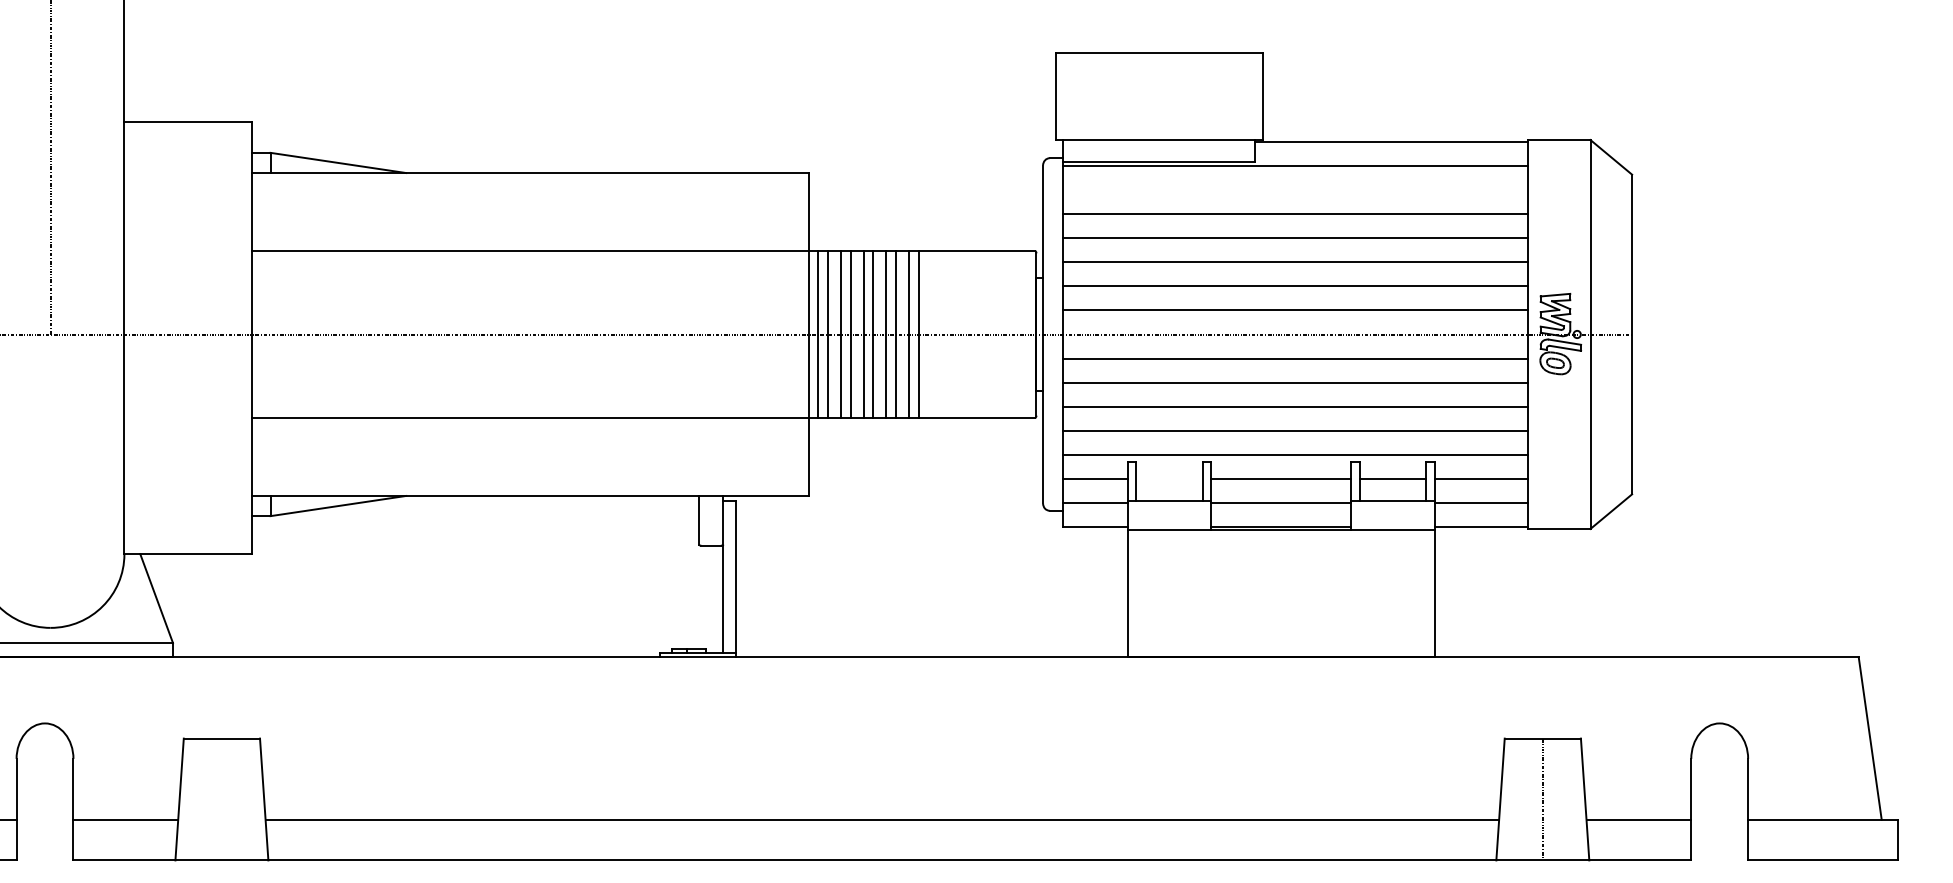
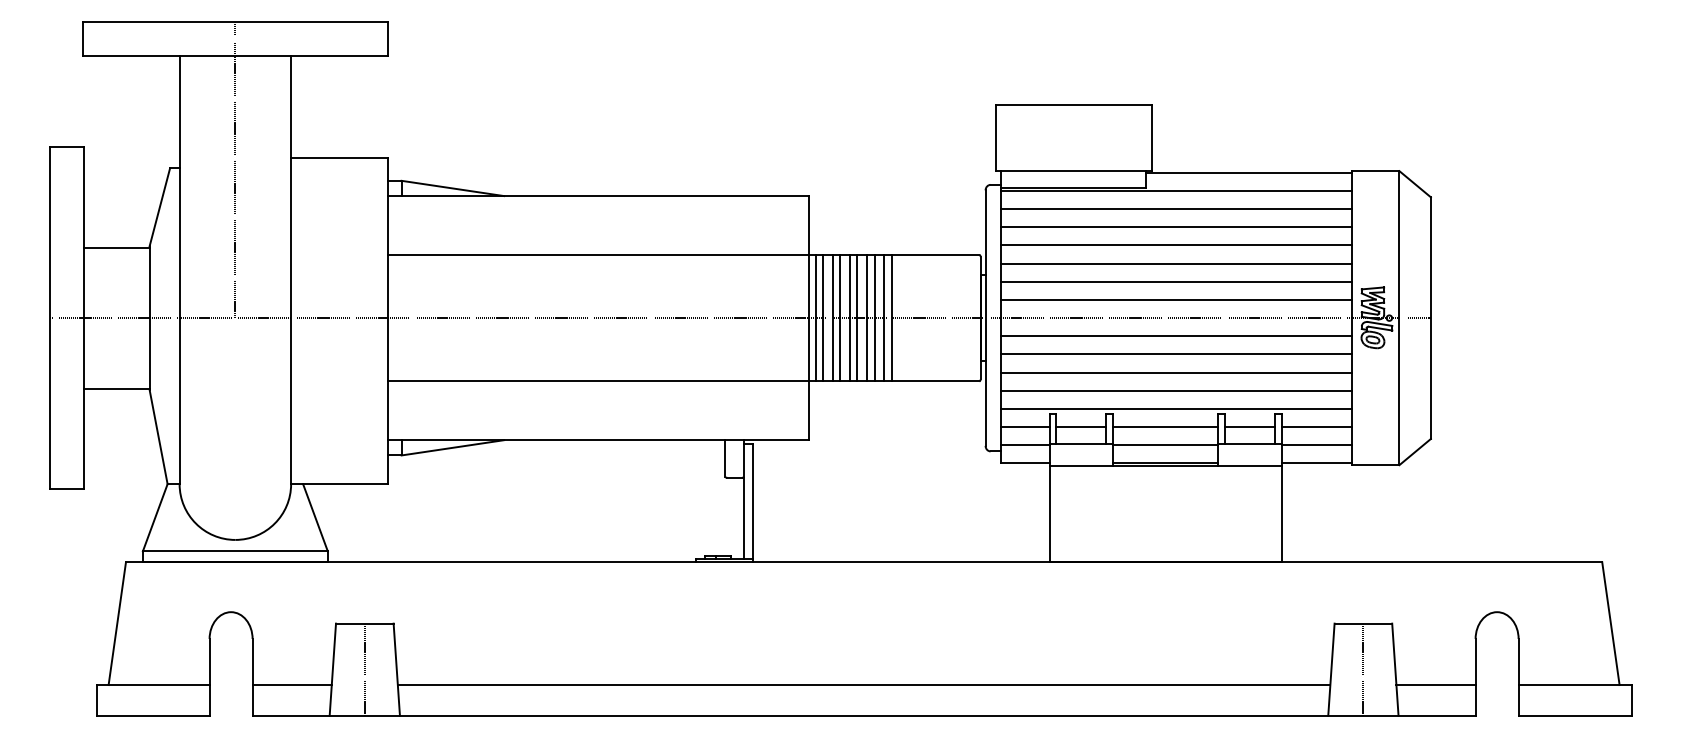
line: (1295, 190) -> (1176, 209), added
line: (1168, 479) -> (1080, 427), added
line: (221, 799) -> (364, 669), added

